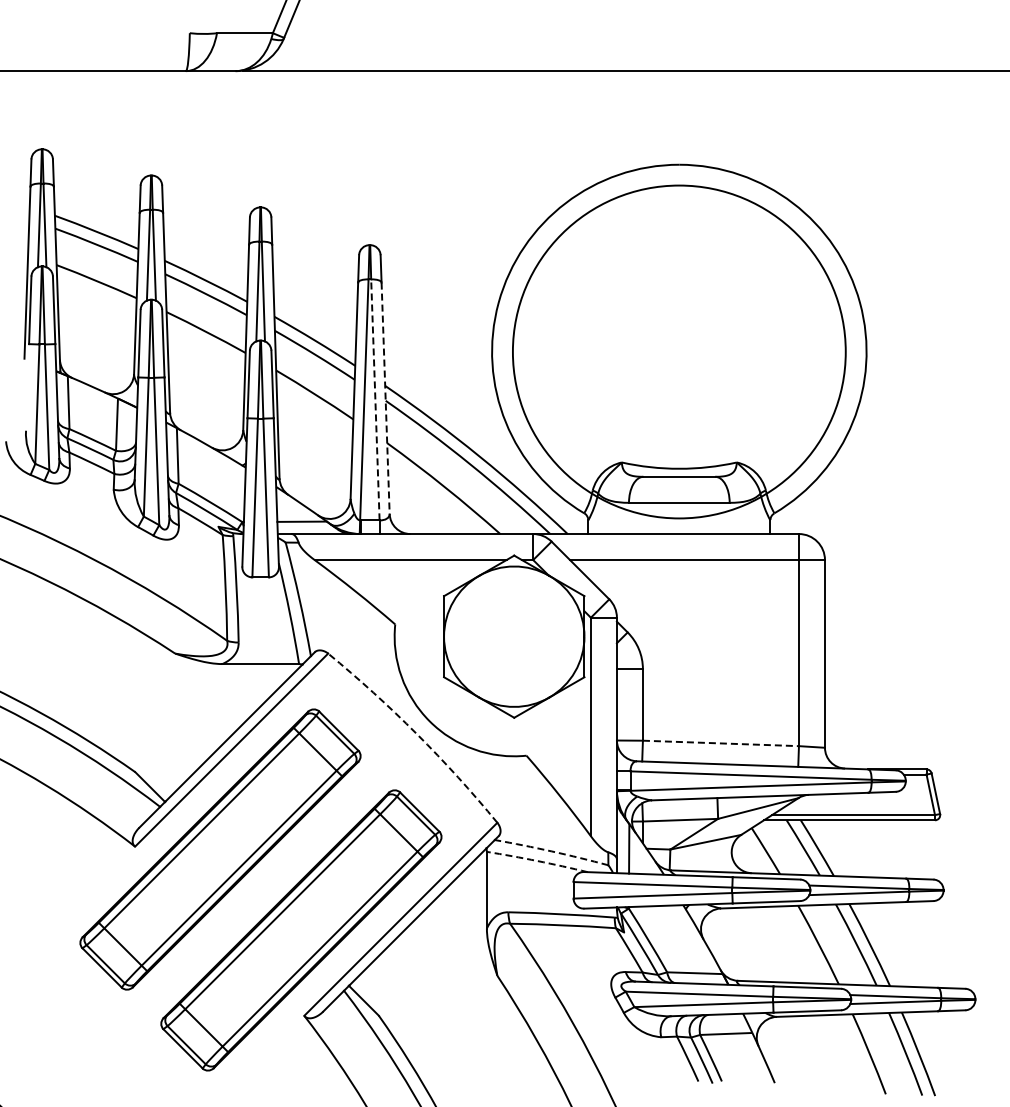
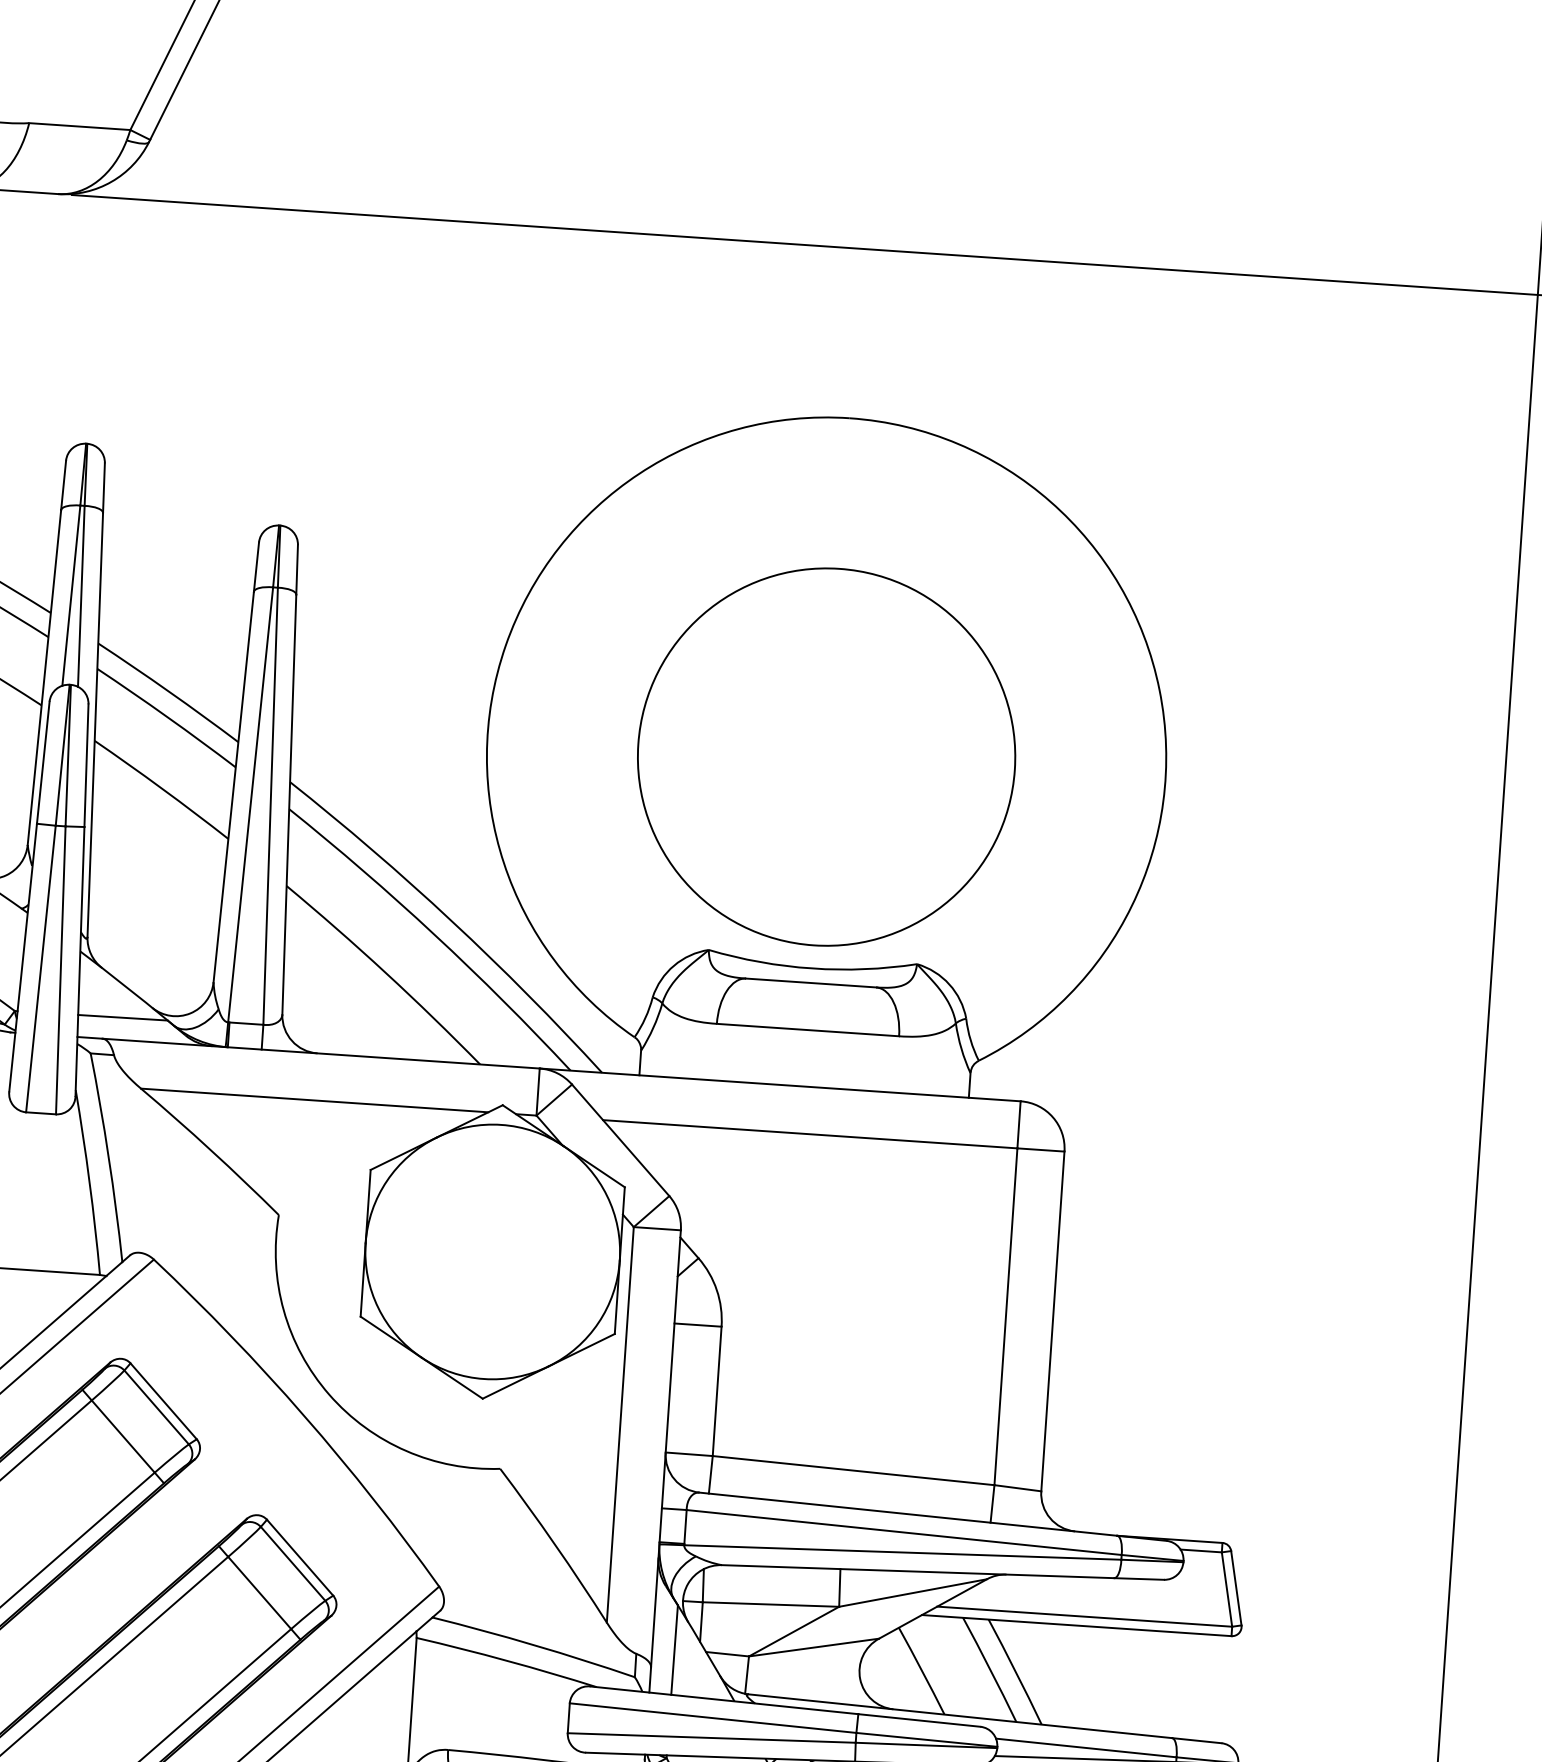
circle: (679, 351) -> (826, 756), size x0.62
line: (385, 398) -> (289, 805), dashed -> solid
line: (375, 399) -> (270, 805), dashed -> solid
arc: (416, 734) -> (303, 1416), dashed -> solid
line: (721, 743) -> (854, 1470), dashed -> solid
arc: (551, 851) -> (533, 1645), dashed -> solid
arc: (537, 861) -> (507, 1661), dashed -> solid

